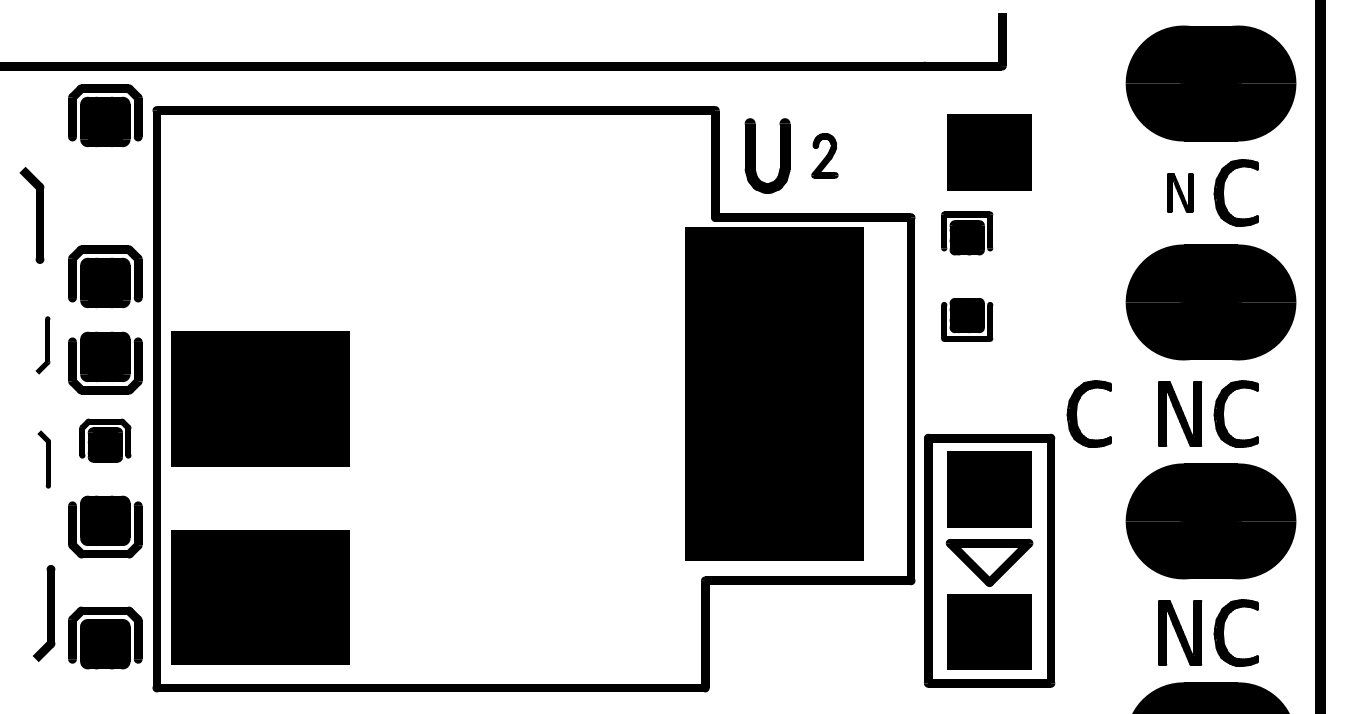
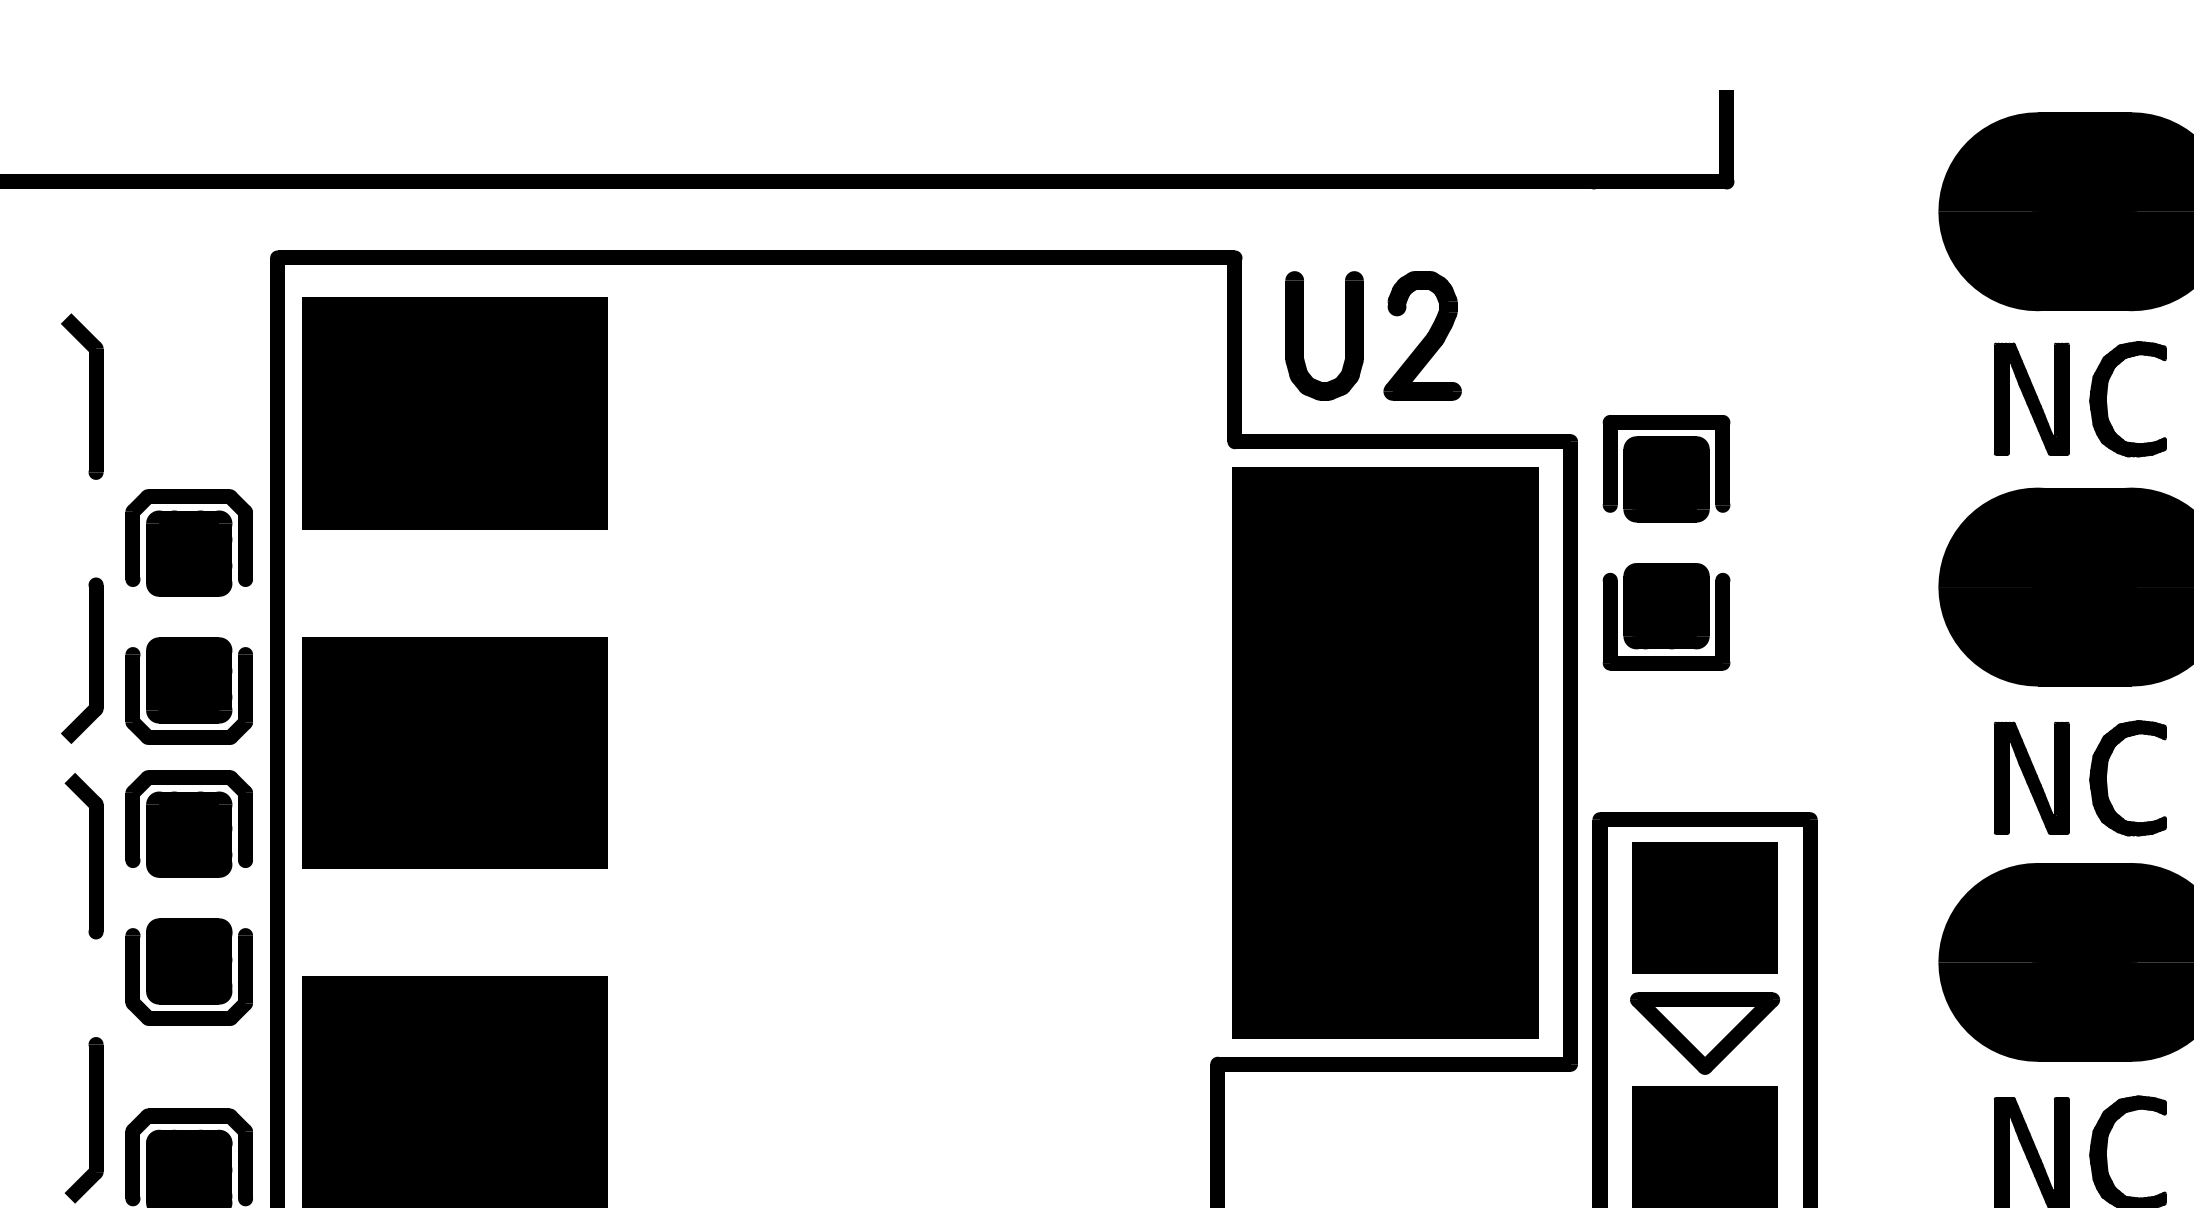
part: (105, 115) -> (189, 266), removed
part: (989, 152) -> (1704, 329), removed
part: (824, 155) -> (1422, 335), size x1.67
part: (1180, 192) -> (2032, 398), size x1.67
part: (260, 200) -> (455, 412), added
part: (31, 215) -> (81, 396), moved
part: (967, 233) -> (1667, 468), size x1.43
part: (967, 319) -> (1667, 616), size x1.43
part: (42, 345) -> (81, 660), size x1.67
part: (774, 393) -> (1386, 751), moved
part: (1077, 411) -> (1855, 773), removed
part: (105, 440) -> (189, 823), size x1.43
part: (44, 459) -> (84, 856), size x1.67

